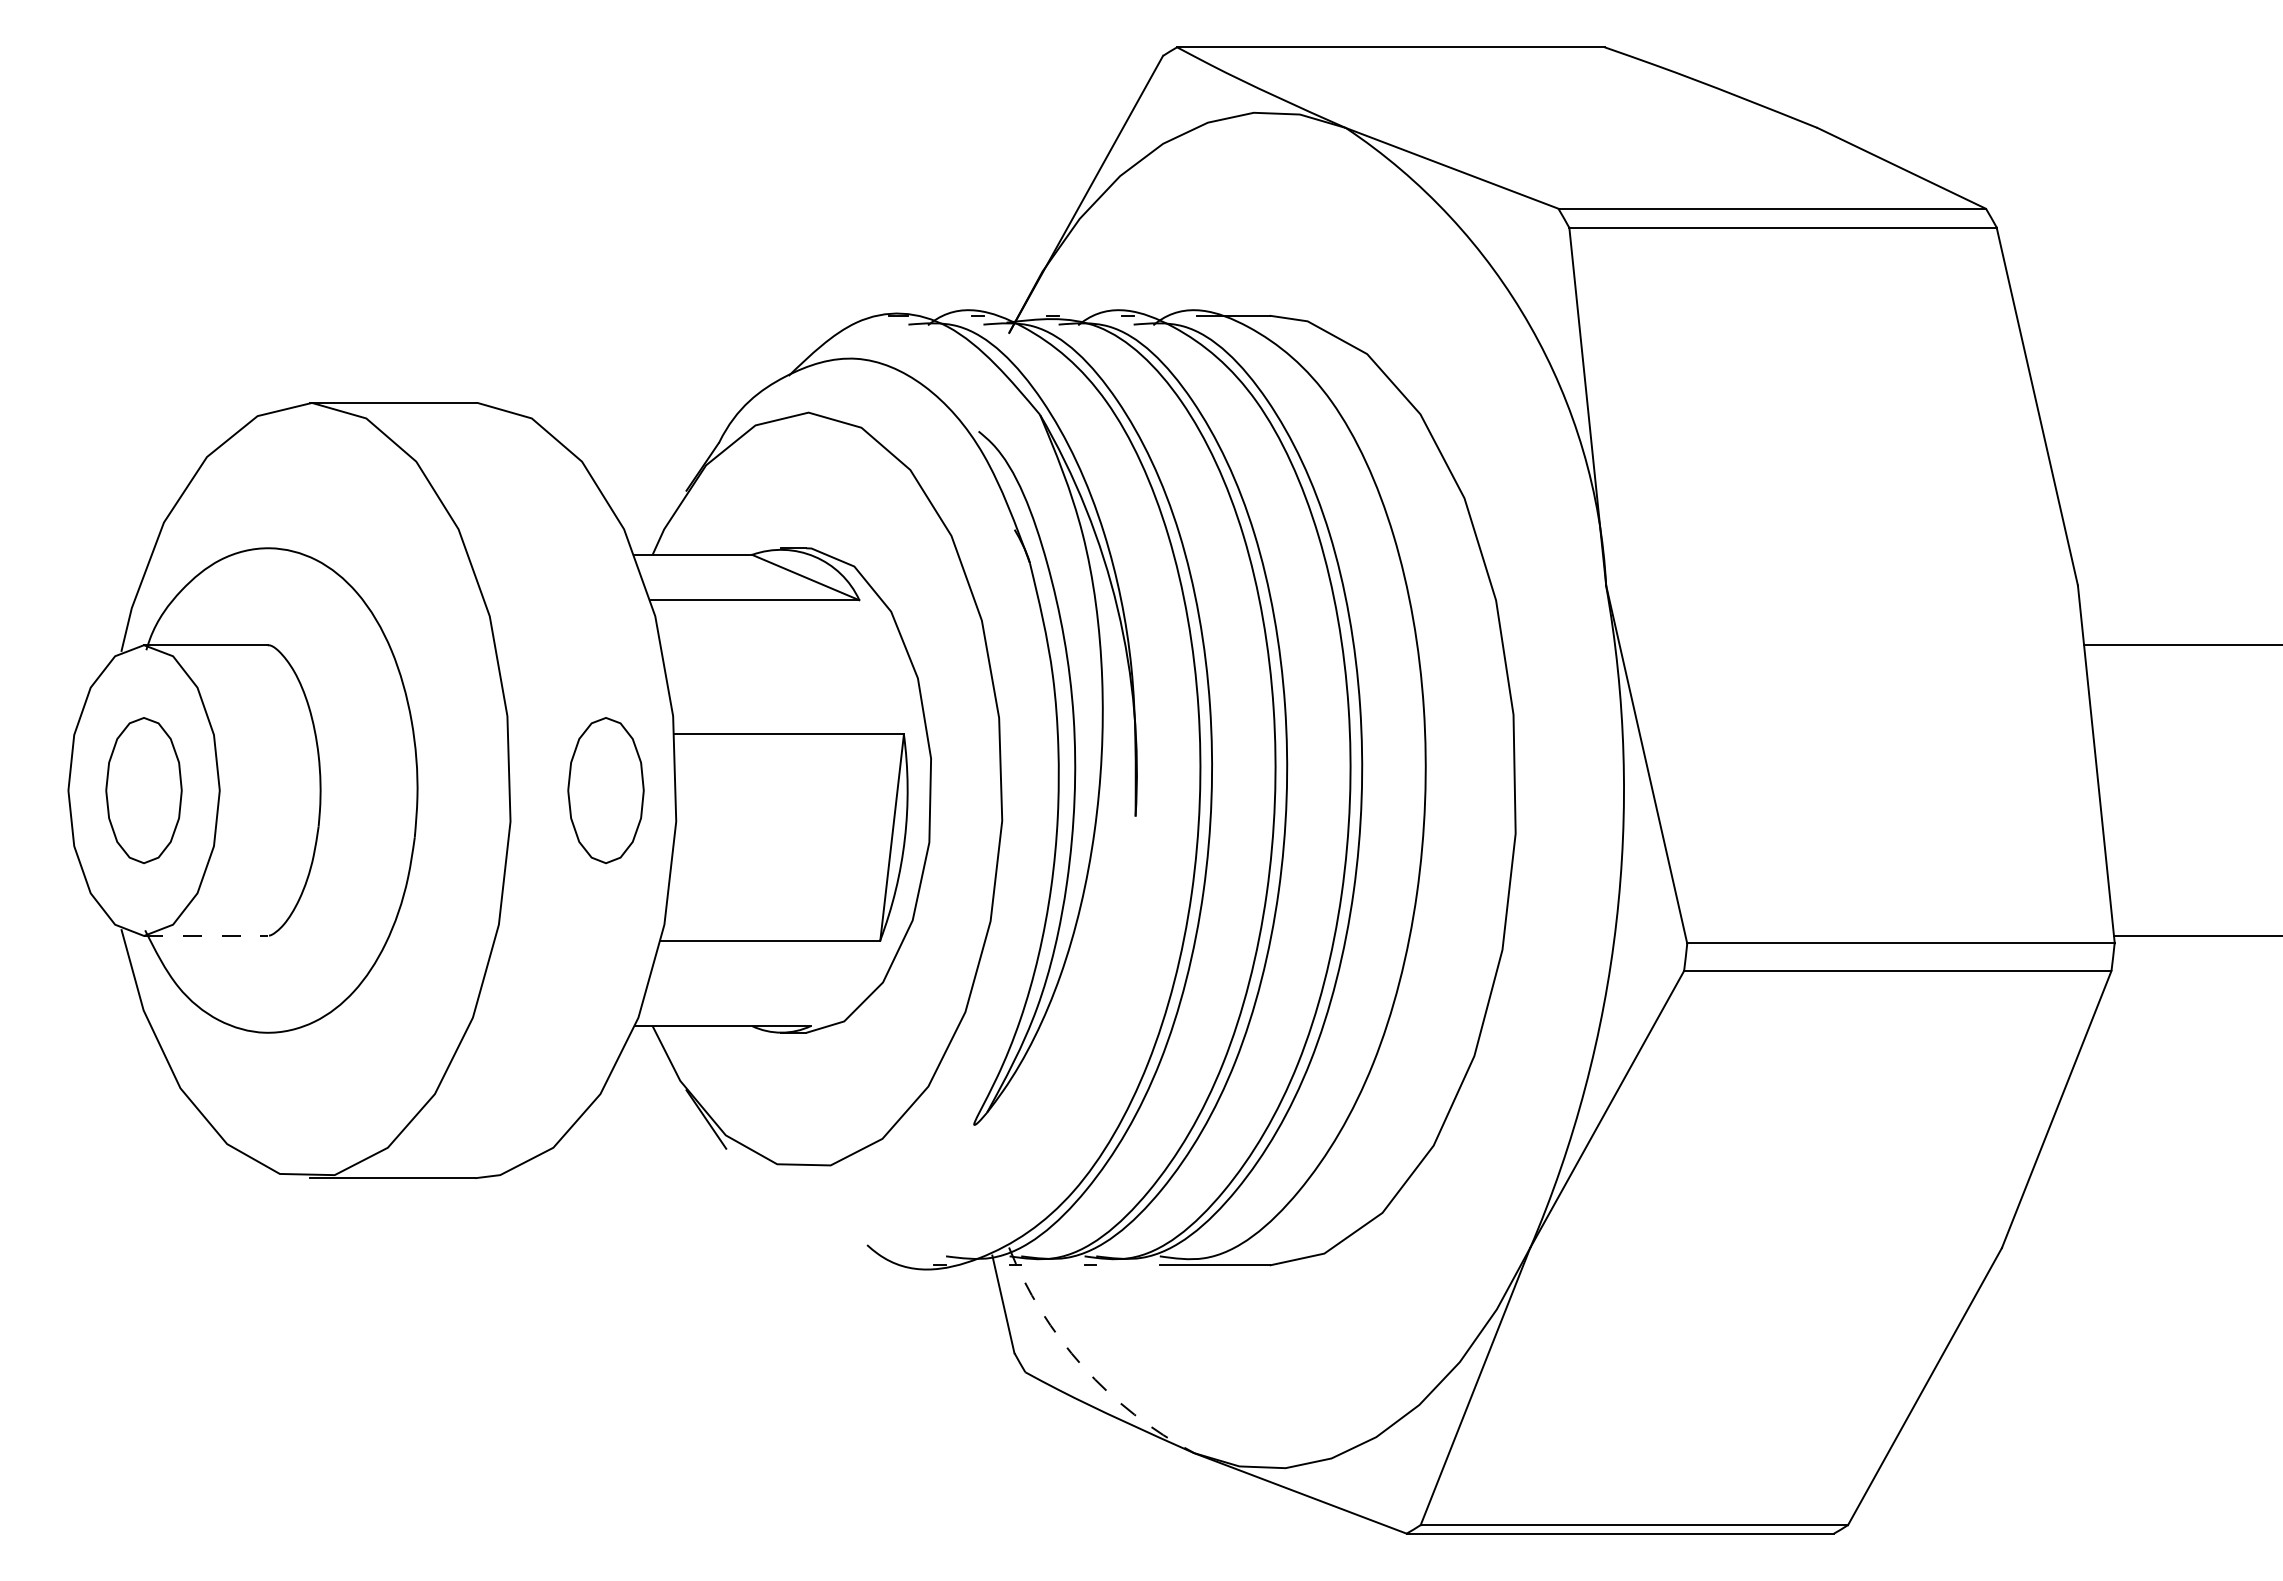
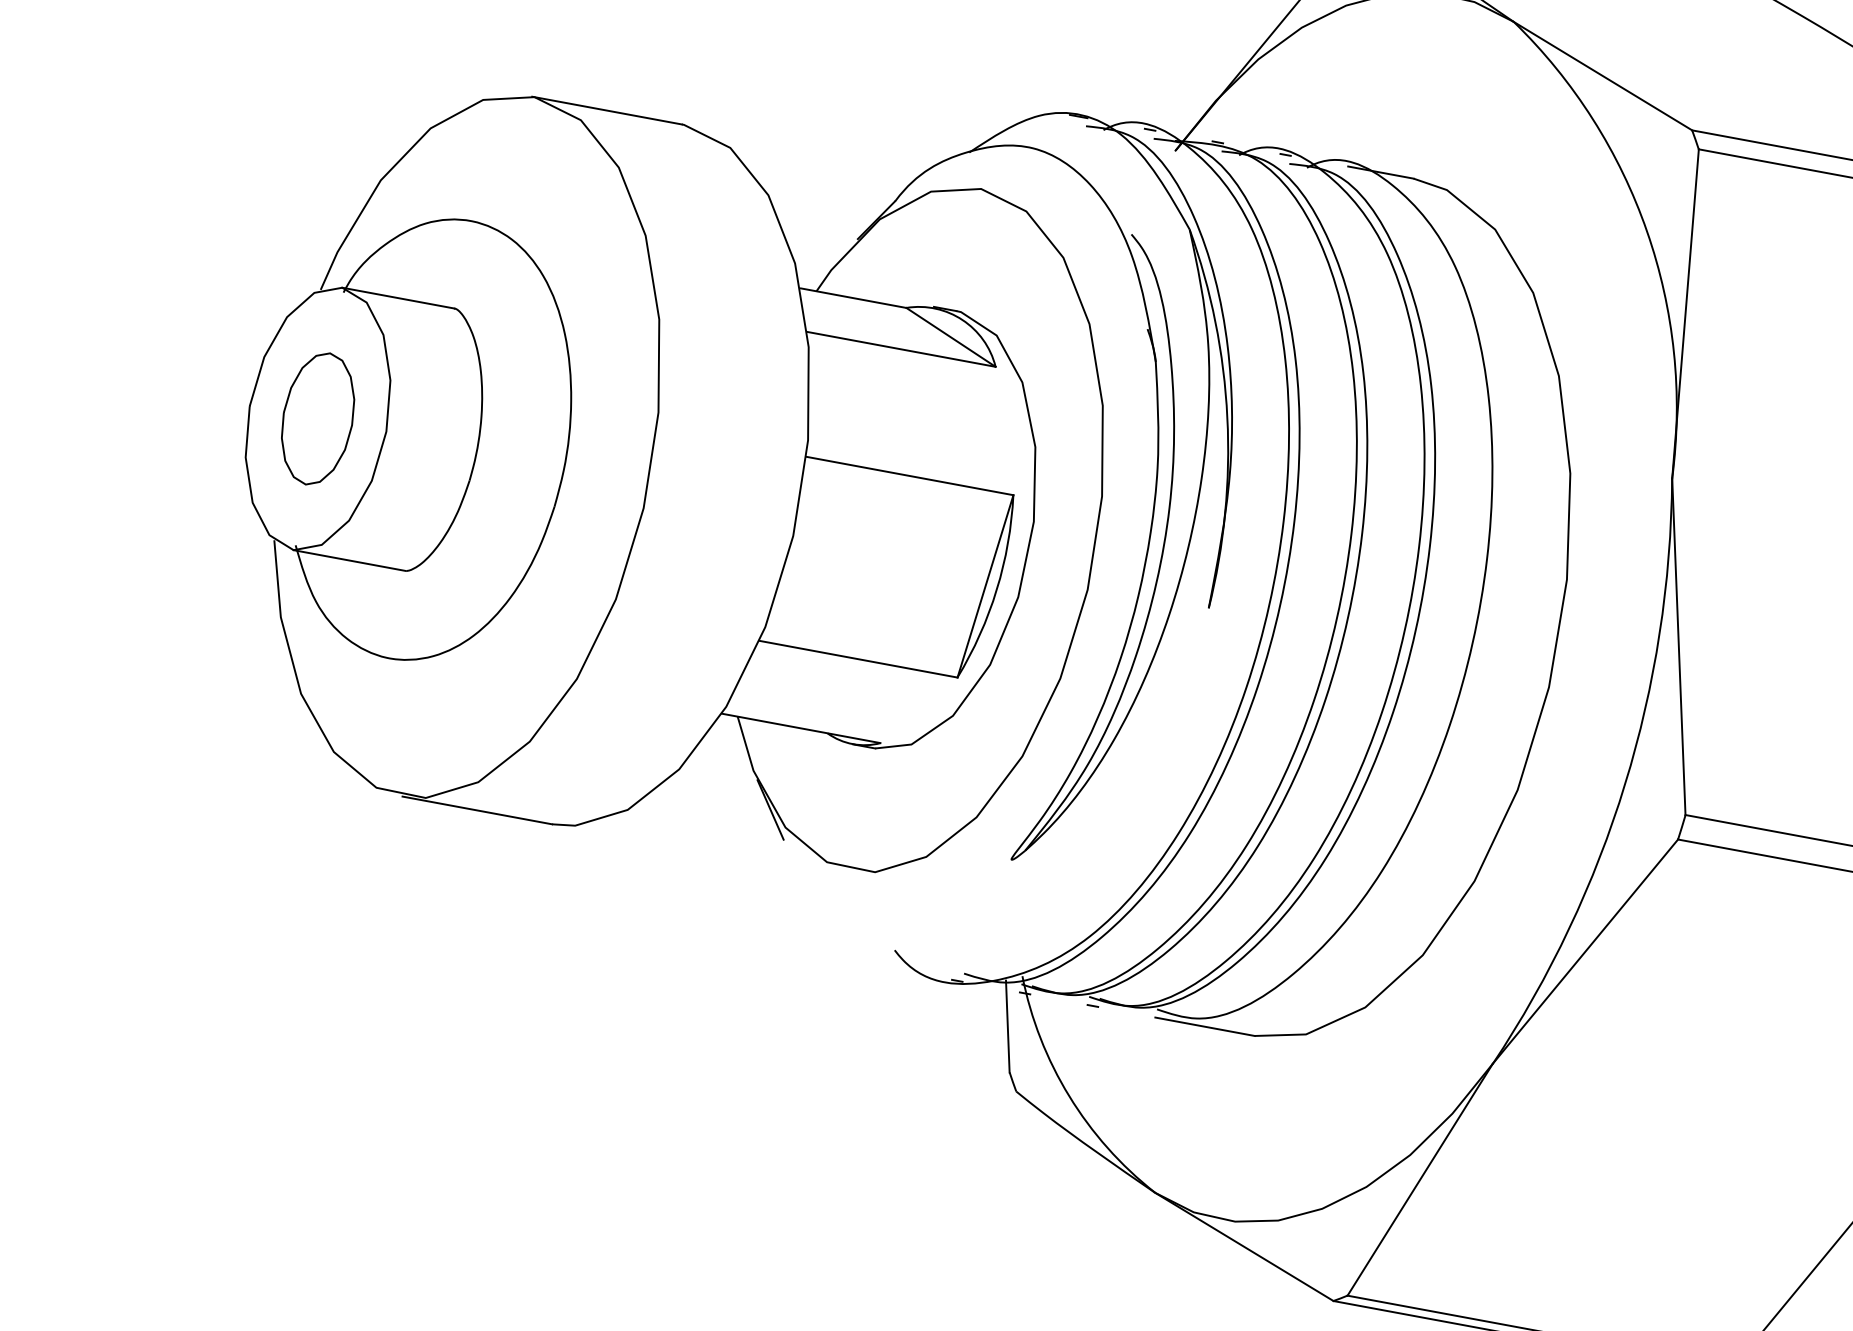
part: (605, 790) -> (734, 496), removed
line: (206, 935) -> (350, 560), dashed -> solid
arc: (1083, 1366) -> (1069, 1096), dashed -> solid

